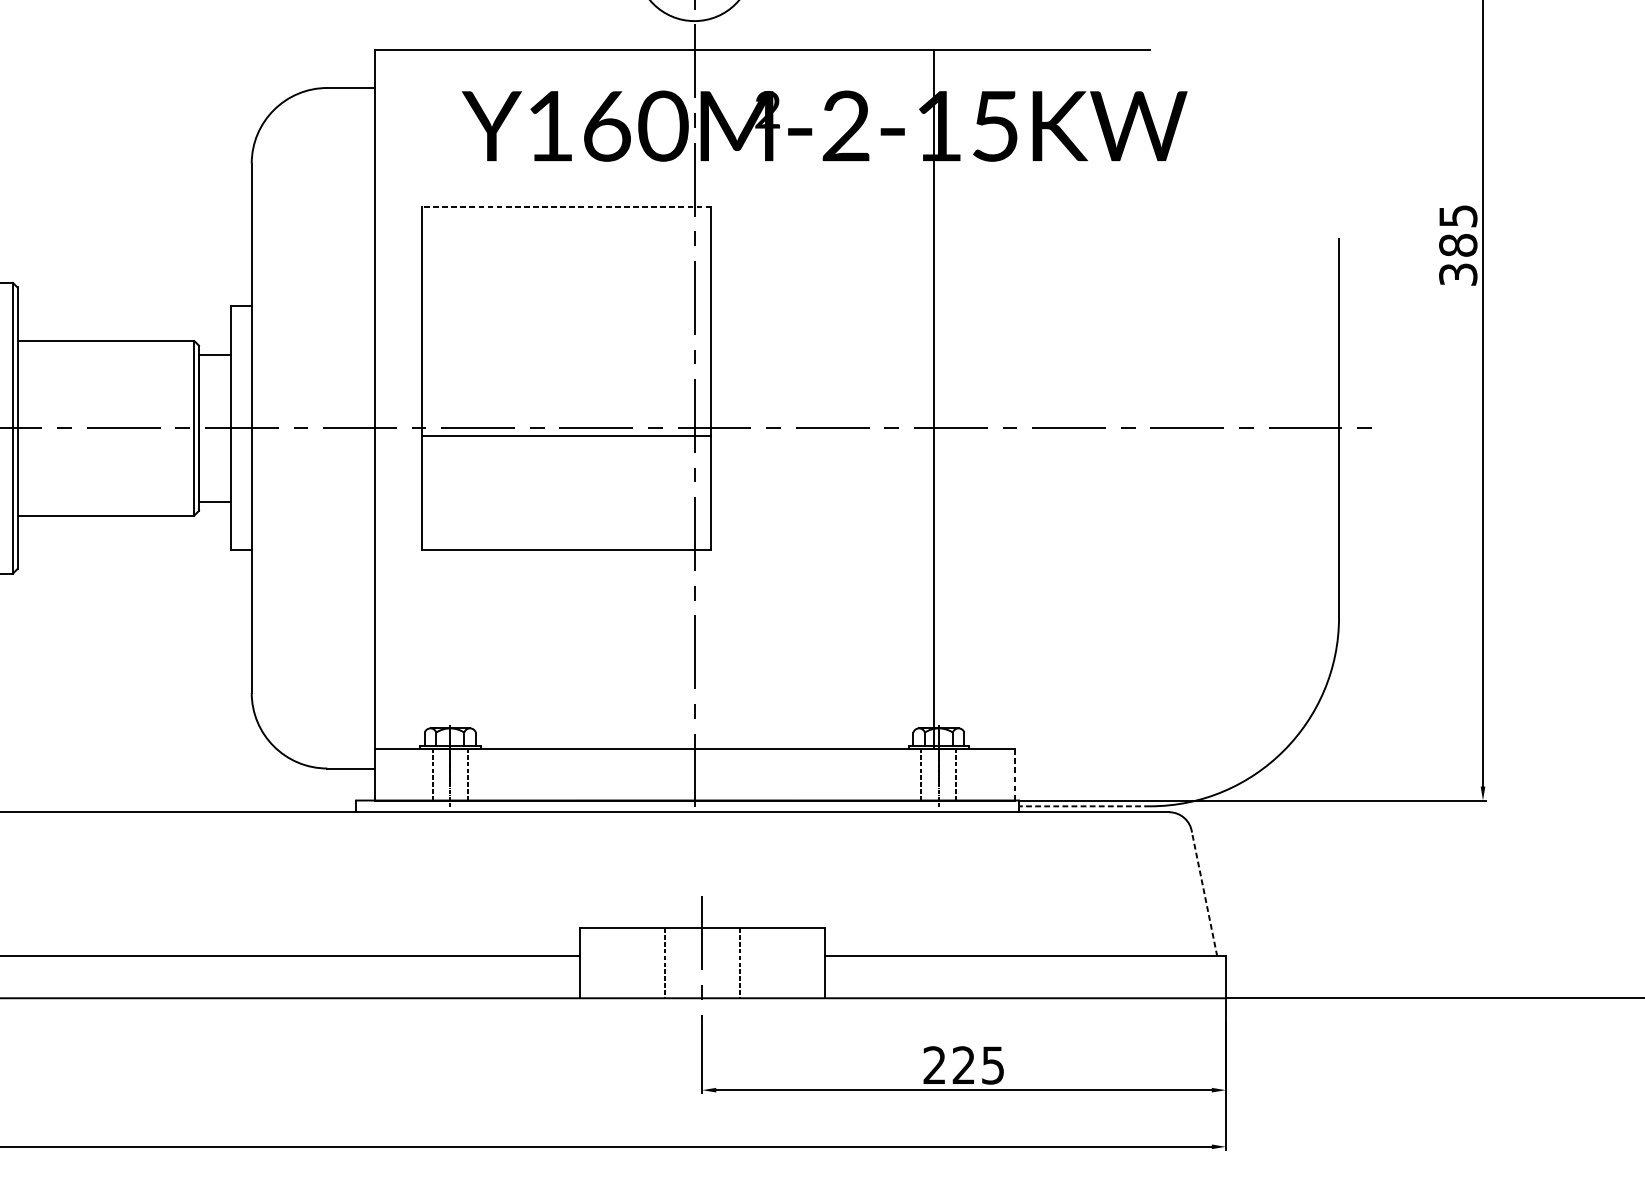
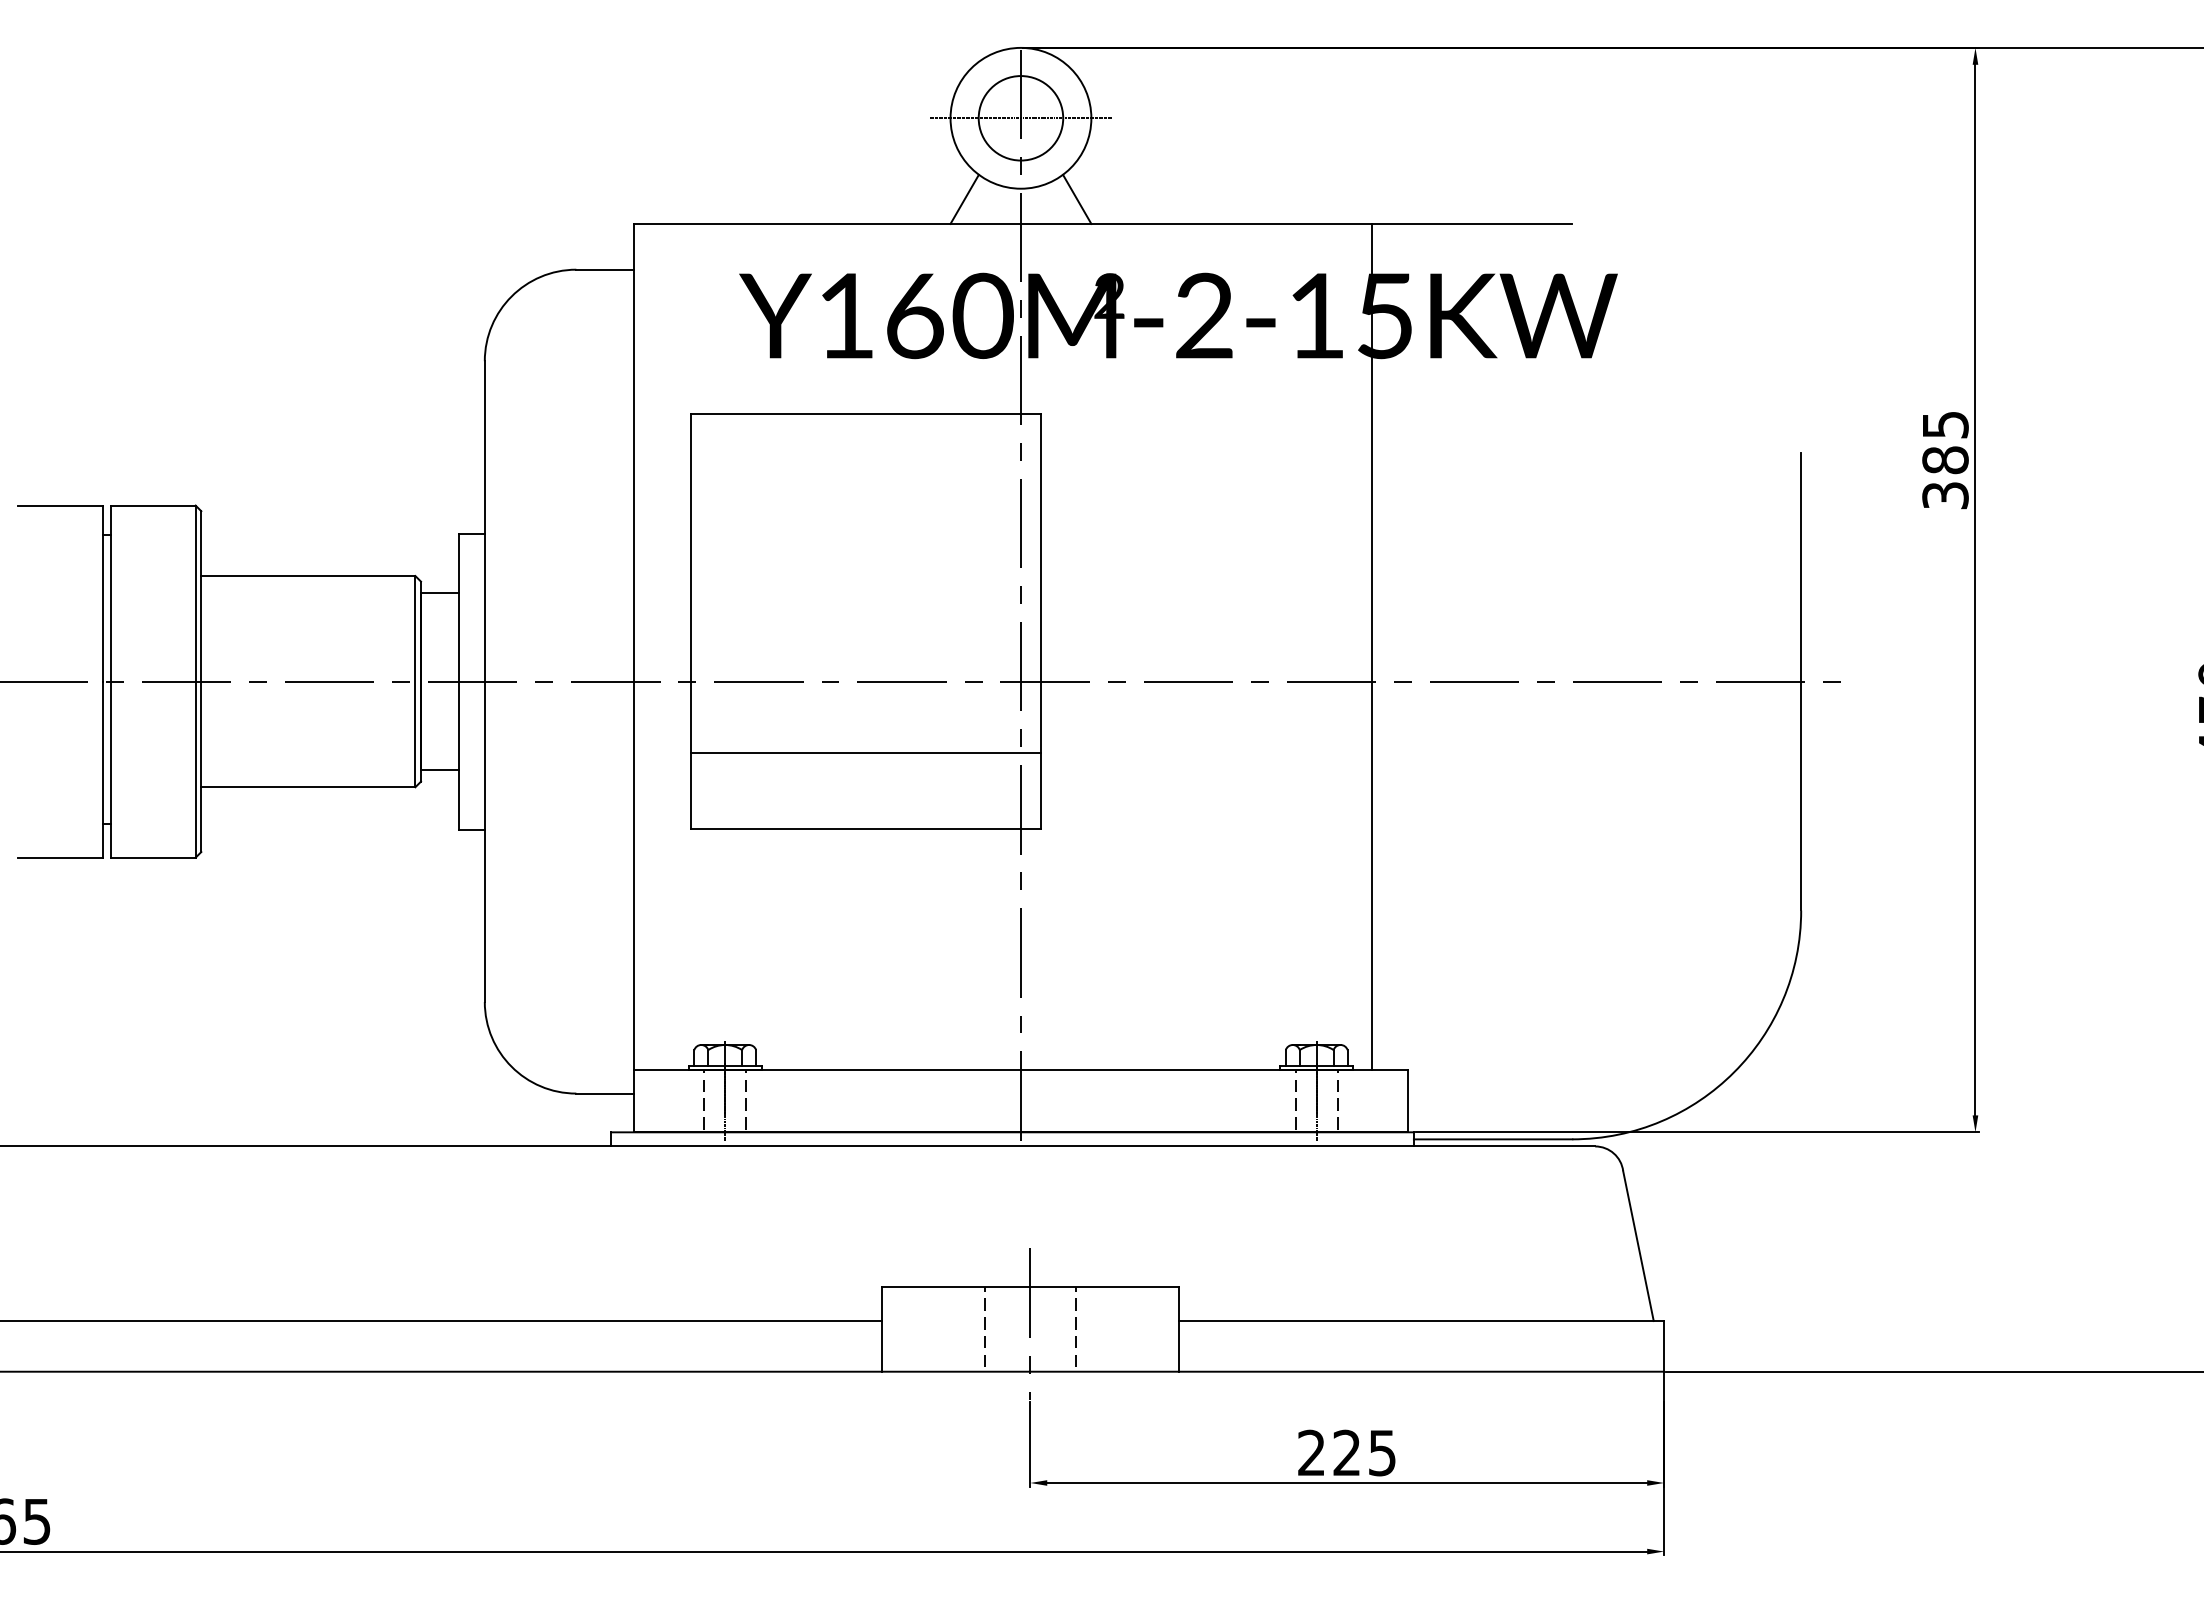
line: (647, 29) -> (964, 198), added
line: (741, 29) -> (1077, 198), added
line: (566, 207) -> (865, 414), dashed -> solid
line: (933, 399) -> (1372, 646), moved
line: (566, 436) -> (865, 753), moved
line: (1014, 775) -> (1408, 1101), dashed -> solid
line: (1084, 806) -> (1492, 1139), dashed -> solid
line: (1204, 894) -> (1638, 1245), dashed -> solid

